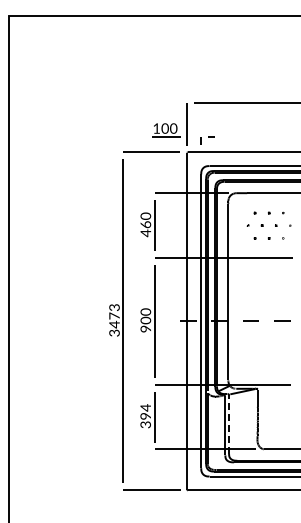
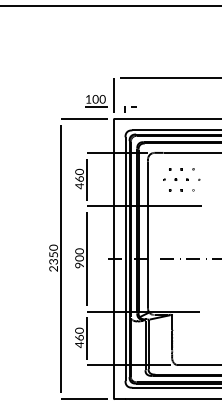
text: (114, 319) -> (53, 257), 3473 -> 2350
text: (145, 416) -> (79, 337), 394 -> 460
line: (229, 424) -> (148, 344), dashed -> solid

